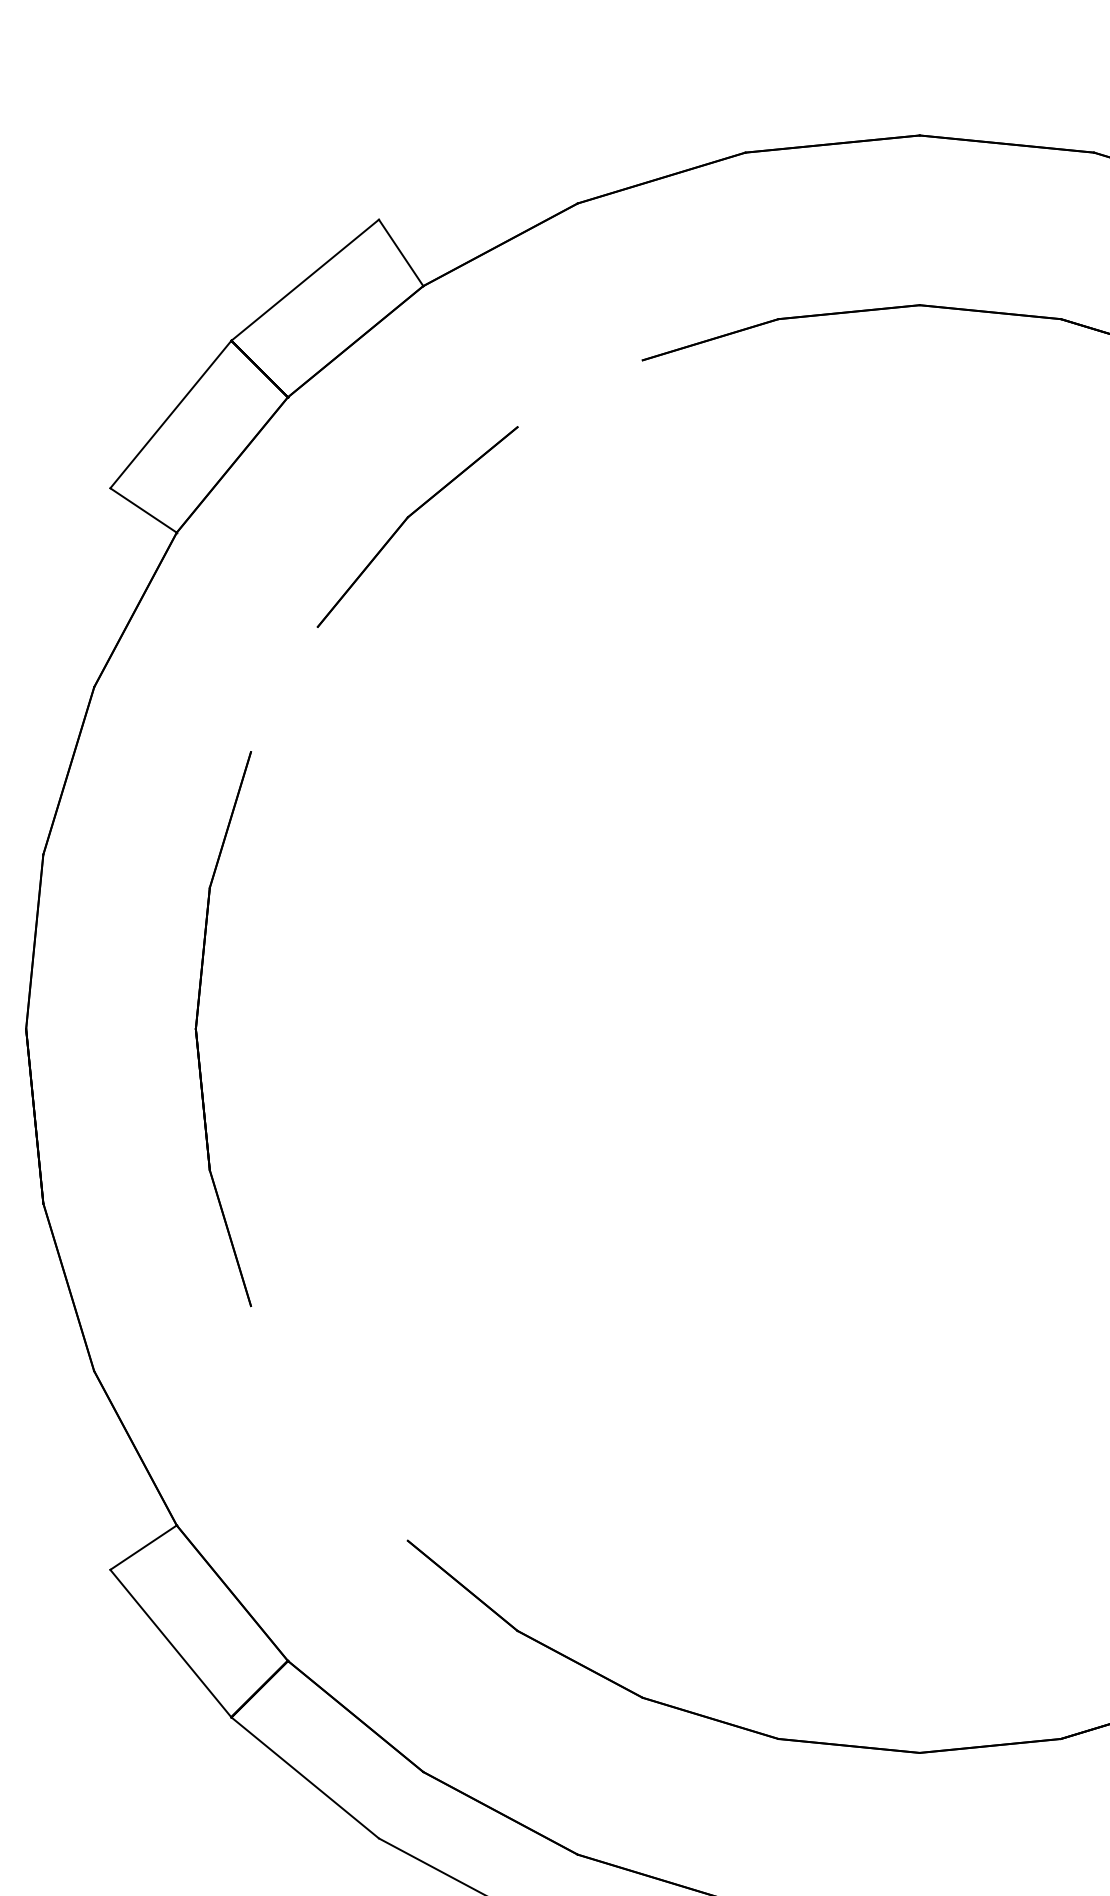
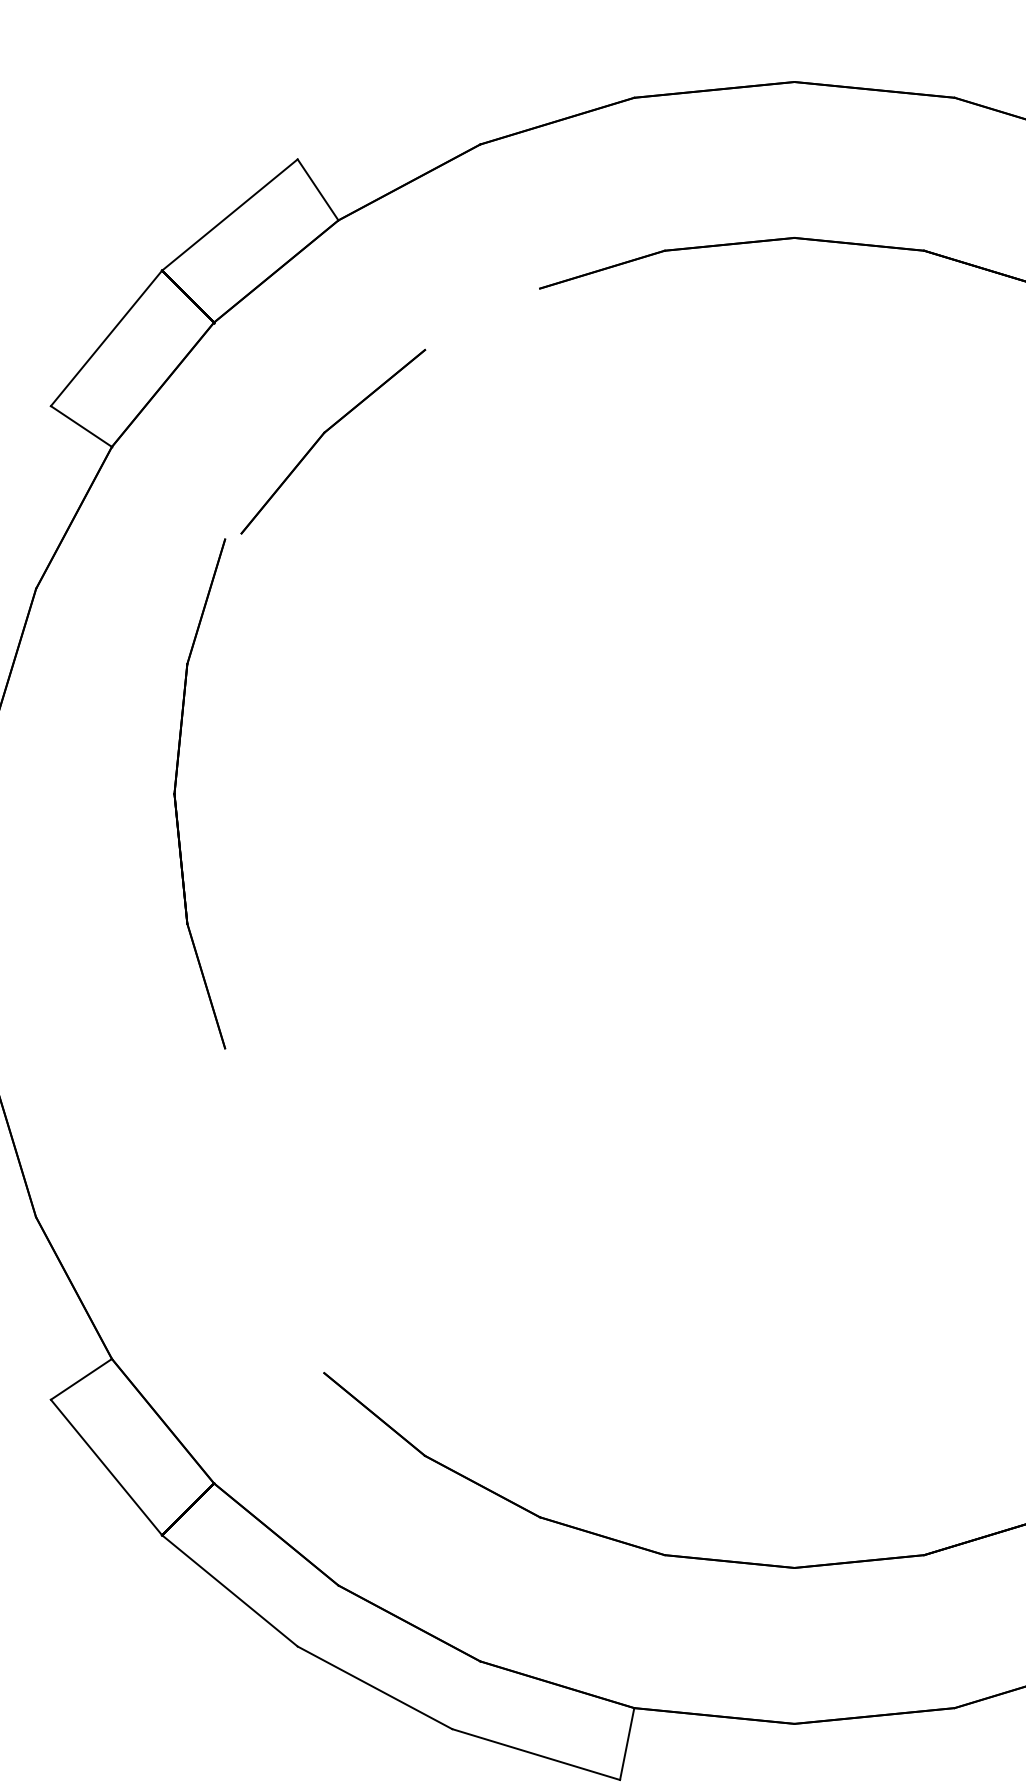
part: (198, 1022) -> (176, 787), moved

